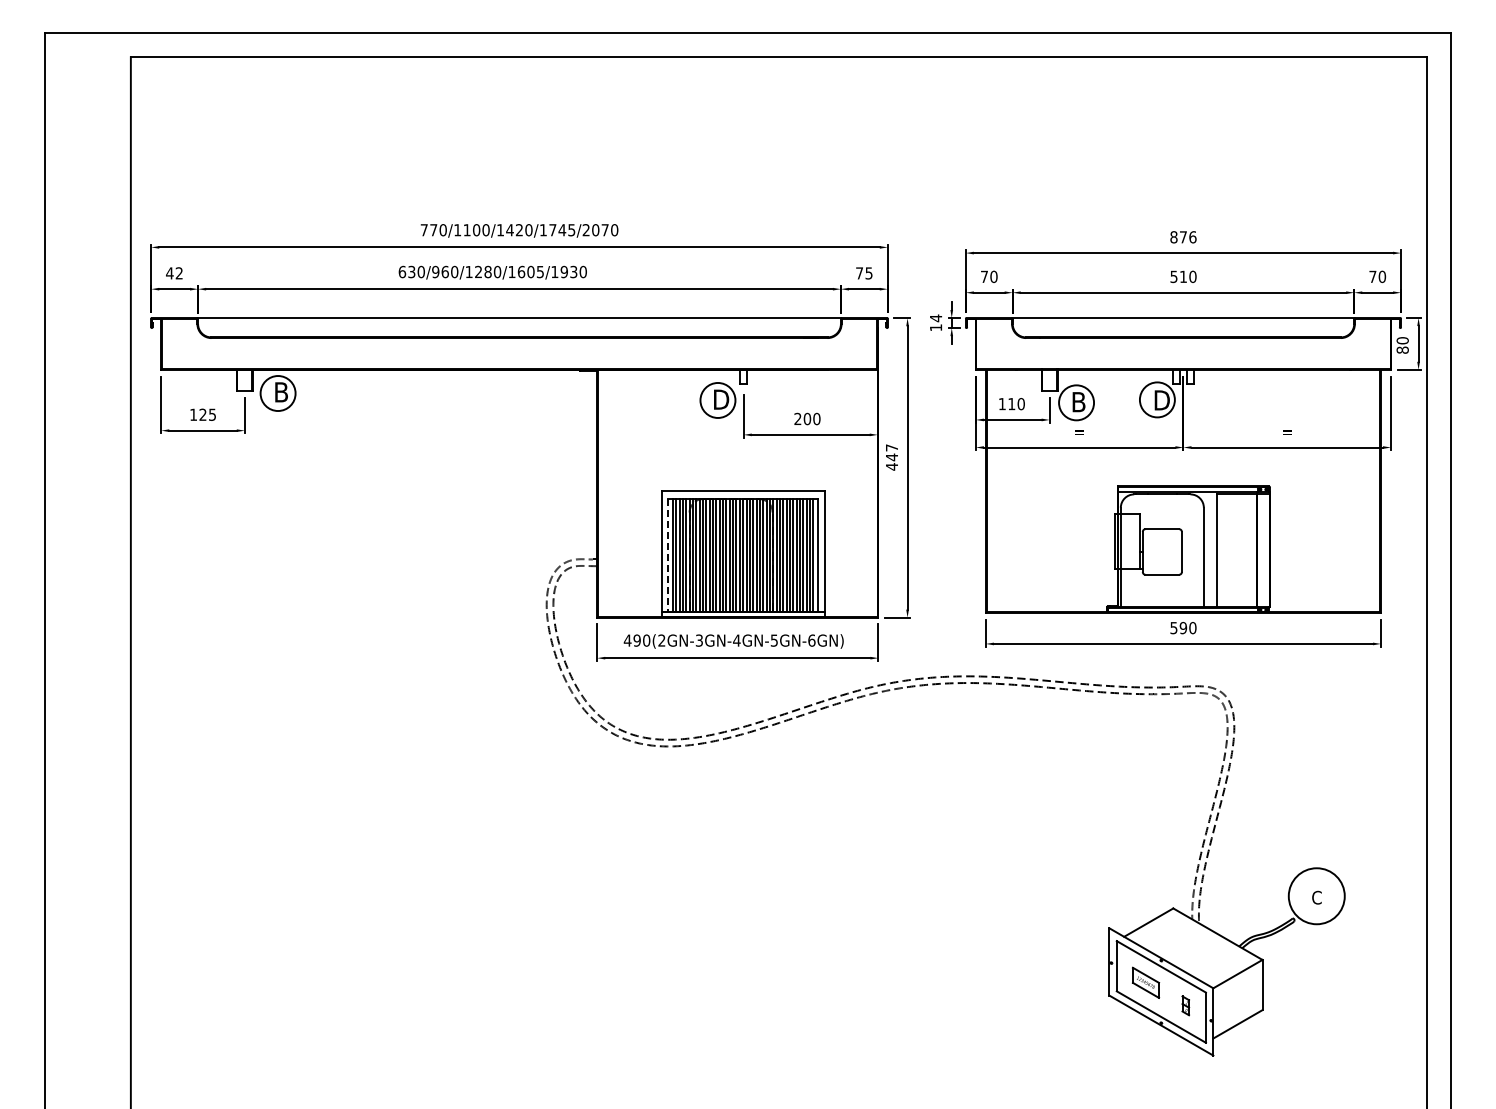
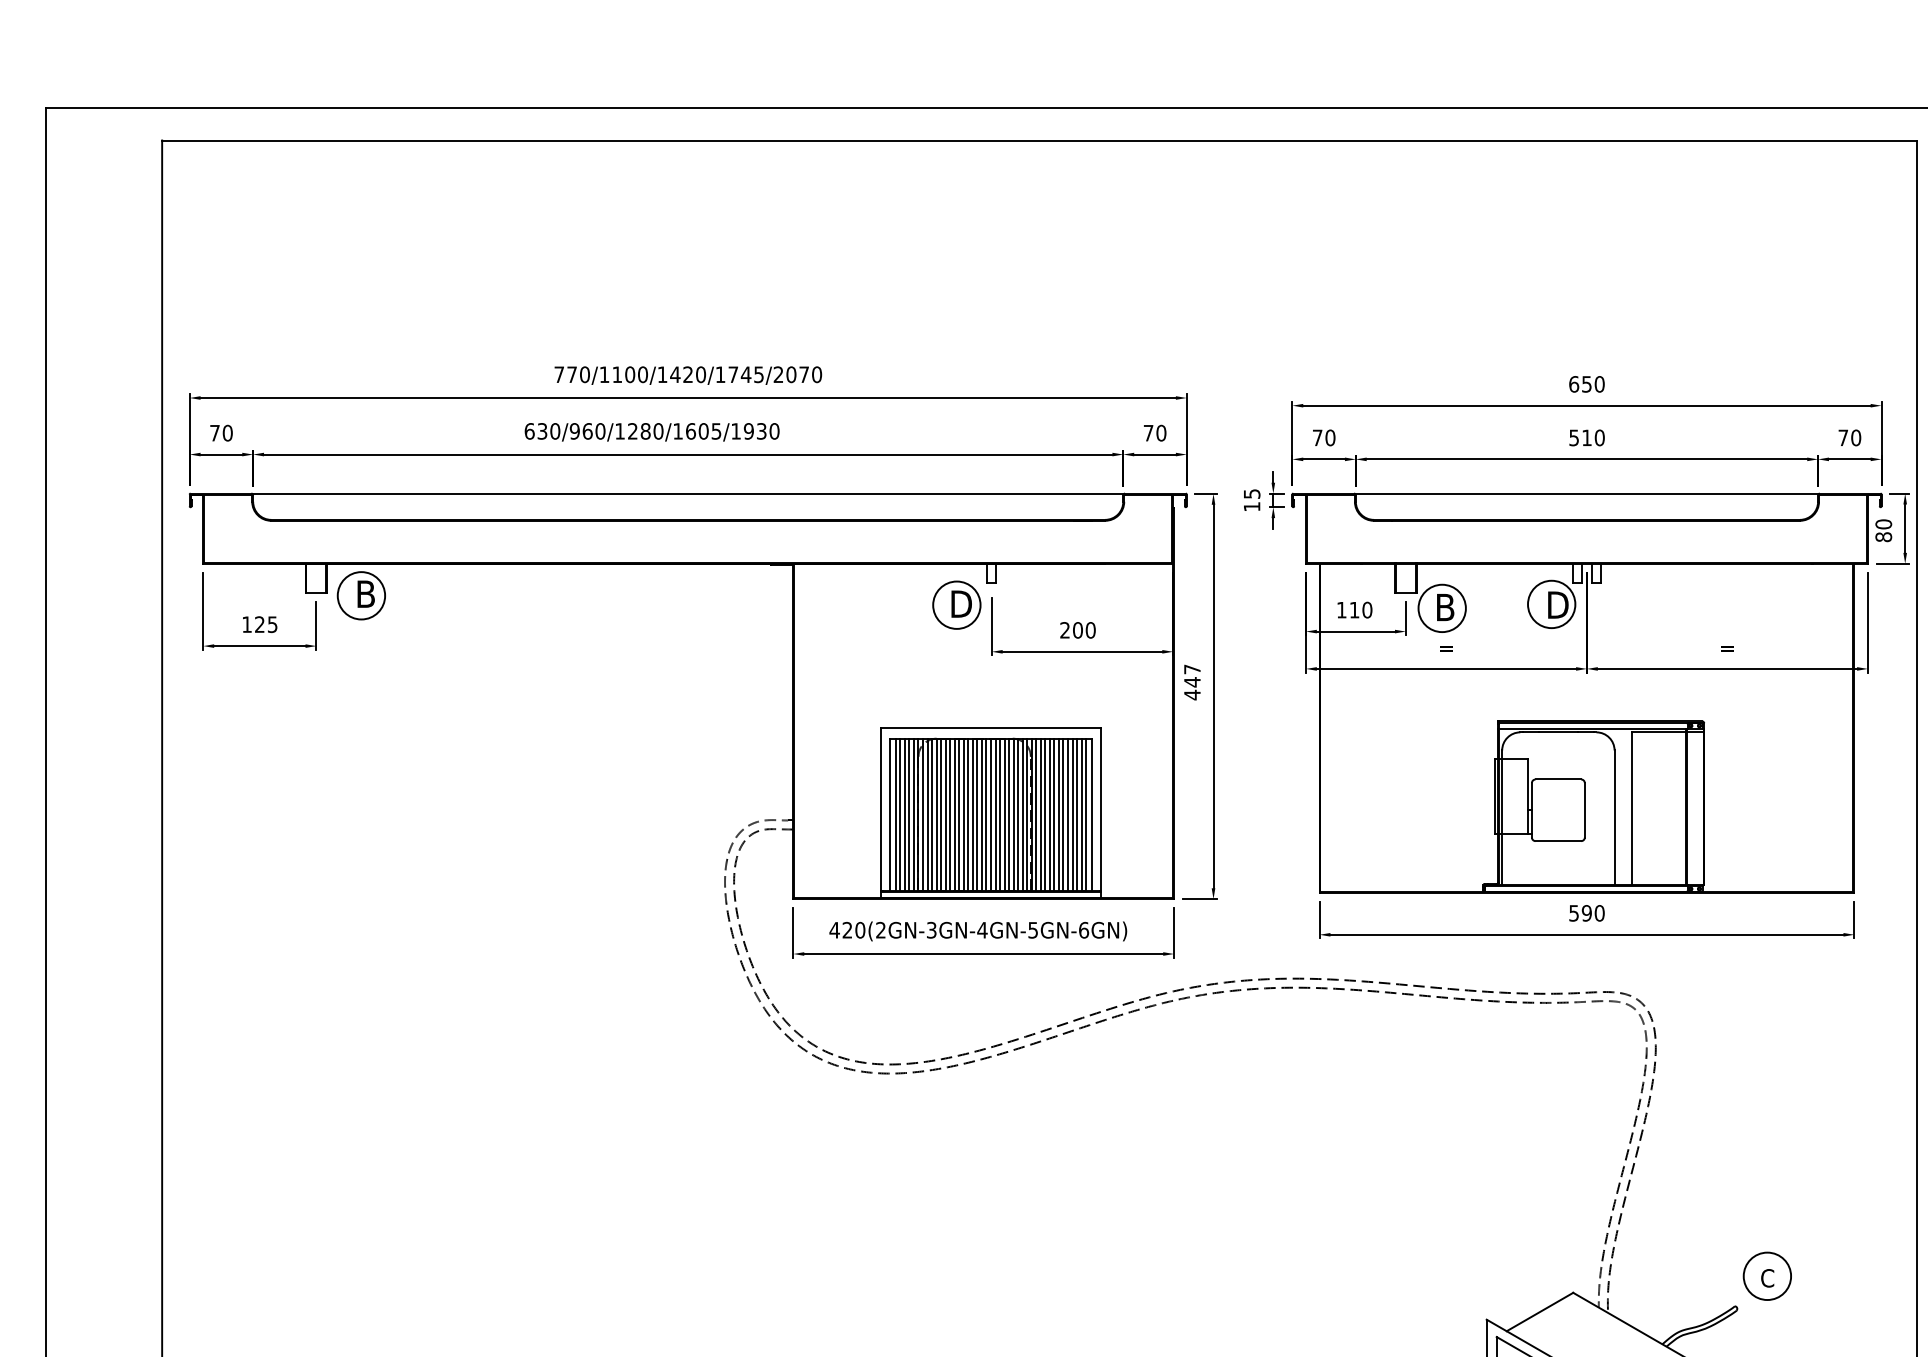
text: (1183, 237) -> (1587, 384), 876 -> 650
text: (174, 273) -> (221, 433), 42 -> 70
text: (868, 273) -> (1160, 433), 75 -> 70
text: (936, 318) -> (1252, 494), 14 -> 15
line: (668, 555) -> (889, 815), dashed -> solid
text: (636, 640) -> (846, 930), 490(2GN-3GN-4GN-5GN-6GN) -> 420(2GN-3GN-4GN-5GN-6GN)
circle: (1316, 895) -> (1767, 1275), size x0.62

